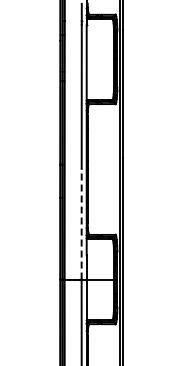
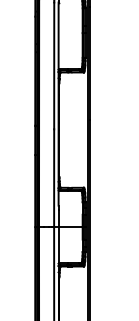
line: (81, 224) -> (54, 178), dashed -> solid

